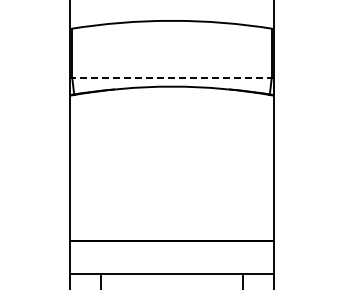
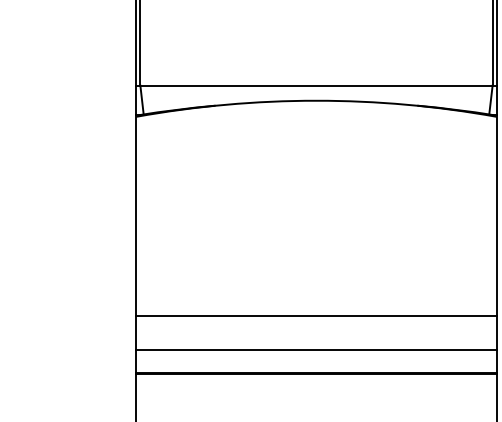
line: (172, 78) -> (317, 86), dashed -> solid
line: (171, 208) -> (315, 315), added
line: (171, 228) -> (315, 351), added

